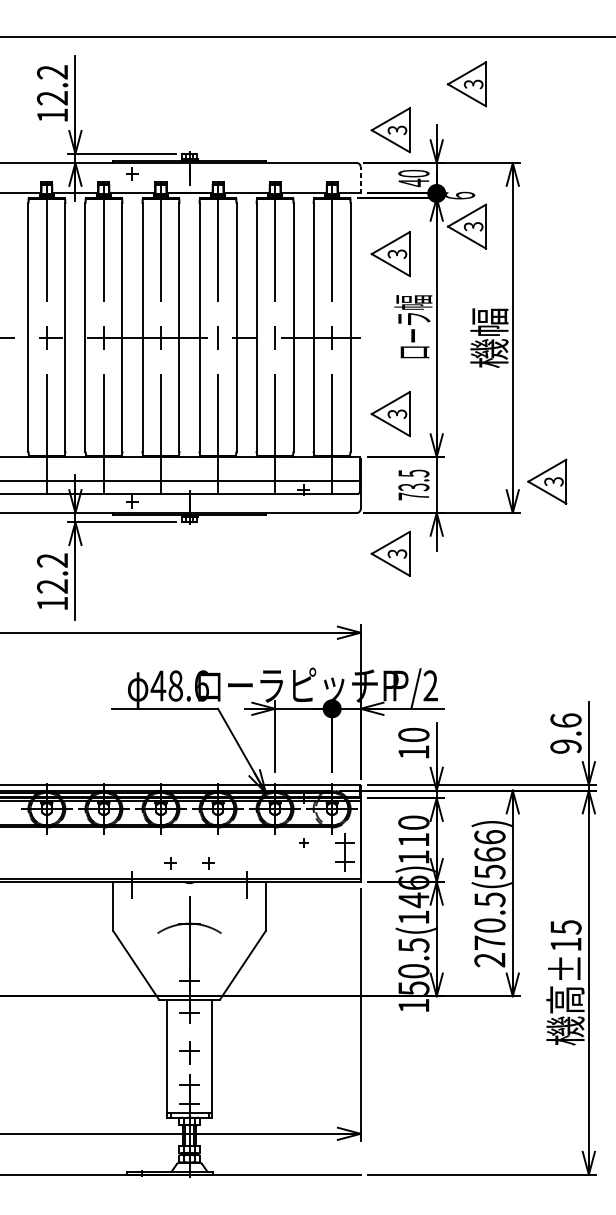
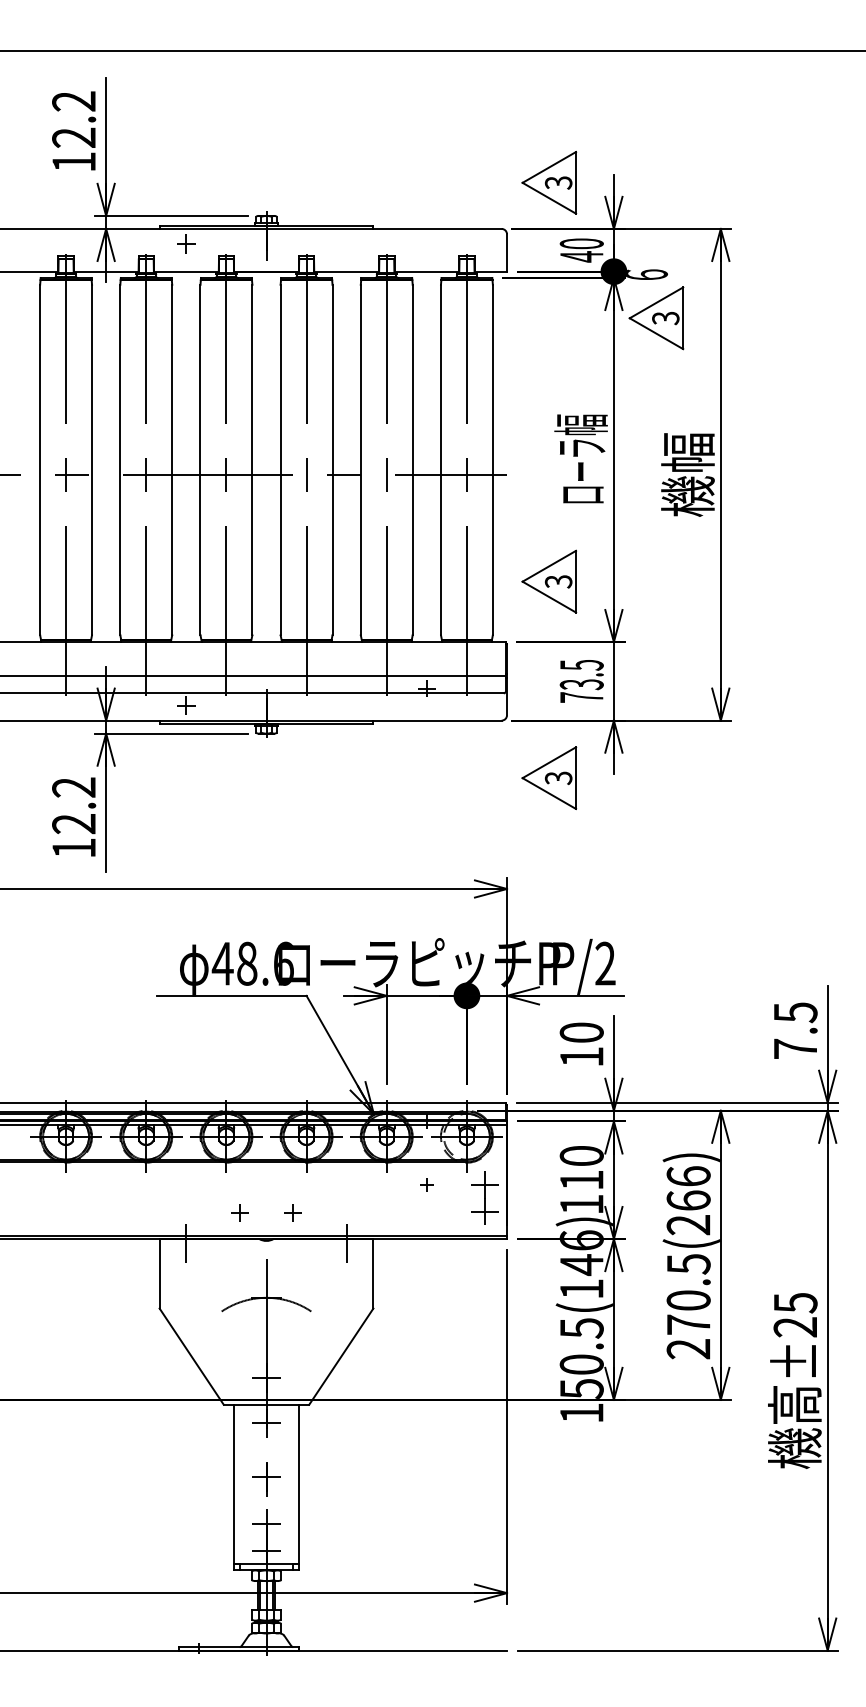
part: (467, 84) -> (656, 118), removed
line: (361, 179) -> (507, 252), dashed -> solid
part: (390, 253) -> (549, 356), removed
part: (547, 481) -> (769, 676), removed
text: (565, 733) -> (795, 1030), 9.6 -> 7.5
text: (489, 872) -> (688, 1225), 270.5(566) -> 270.5(266)
text: (565, 944) -> (794, 1327), ±15 -> ±25

